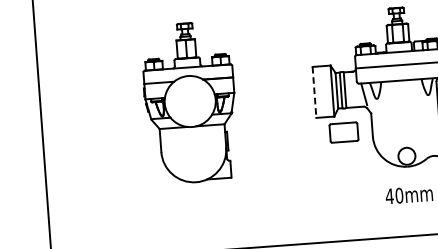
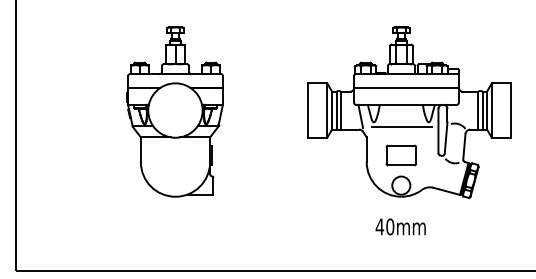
line: (314, 93) -> (308, 111), dashed -> solid
line: (403, 101) -> (401, 127), added
part: (343, 132) -> (400, 155), moved

